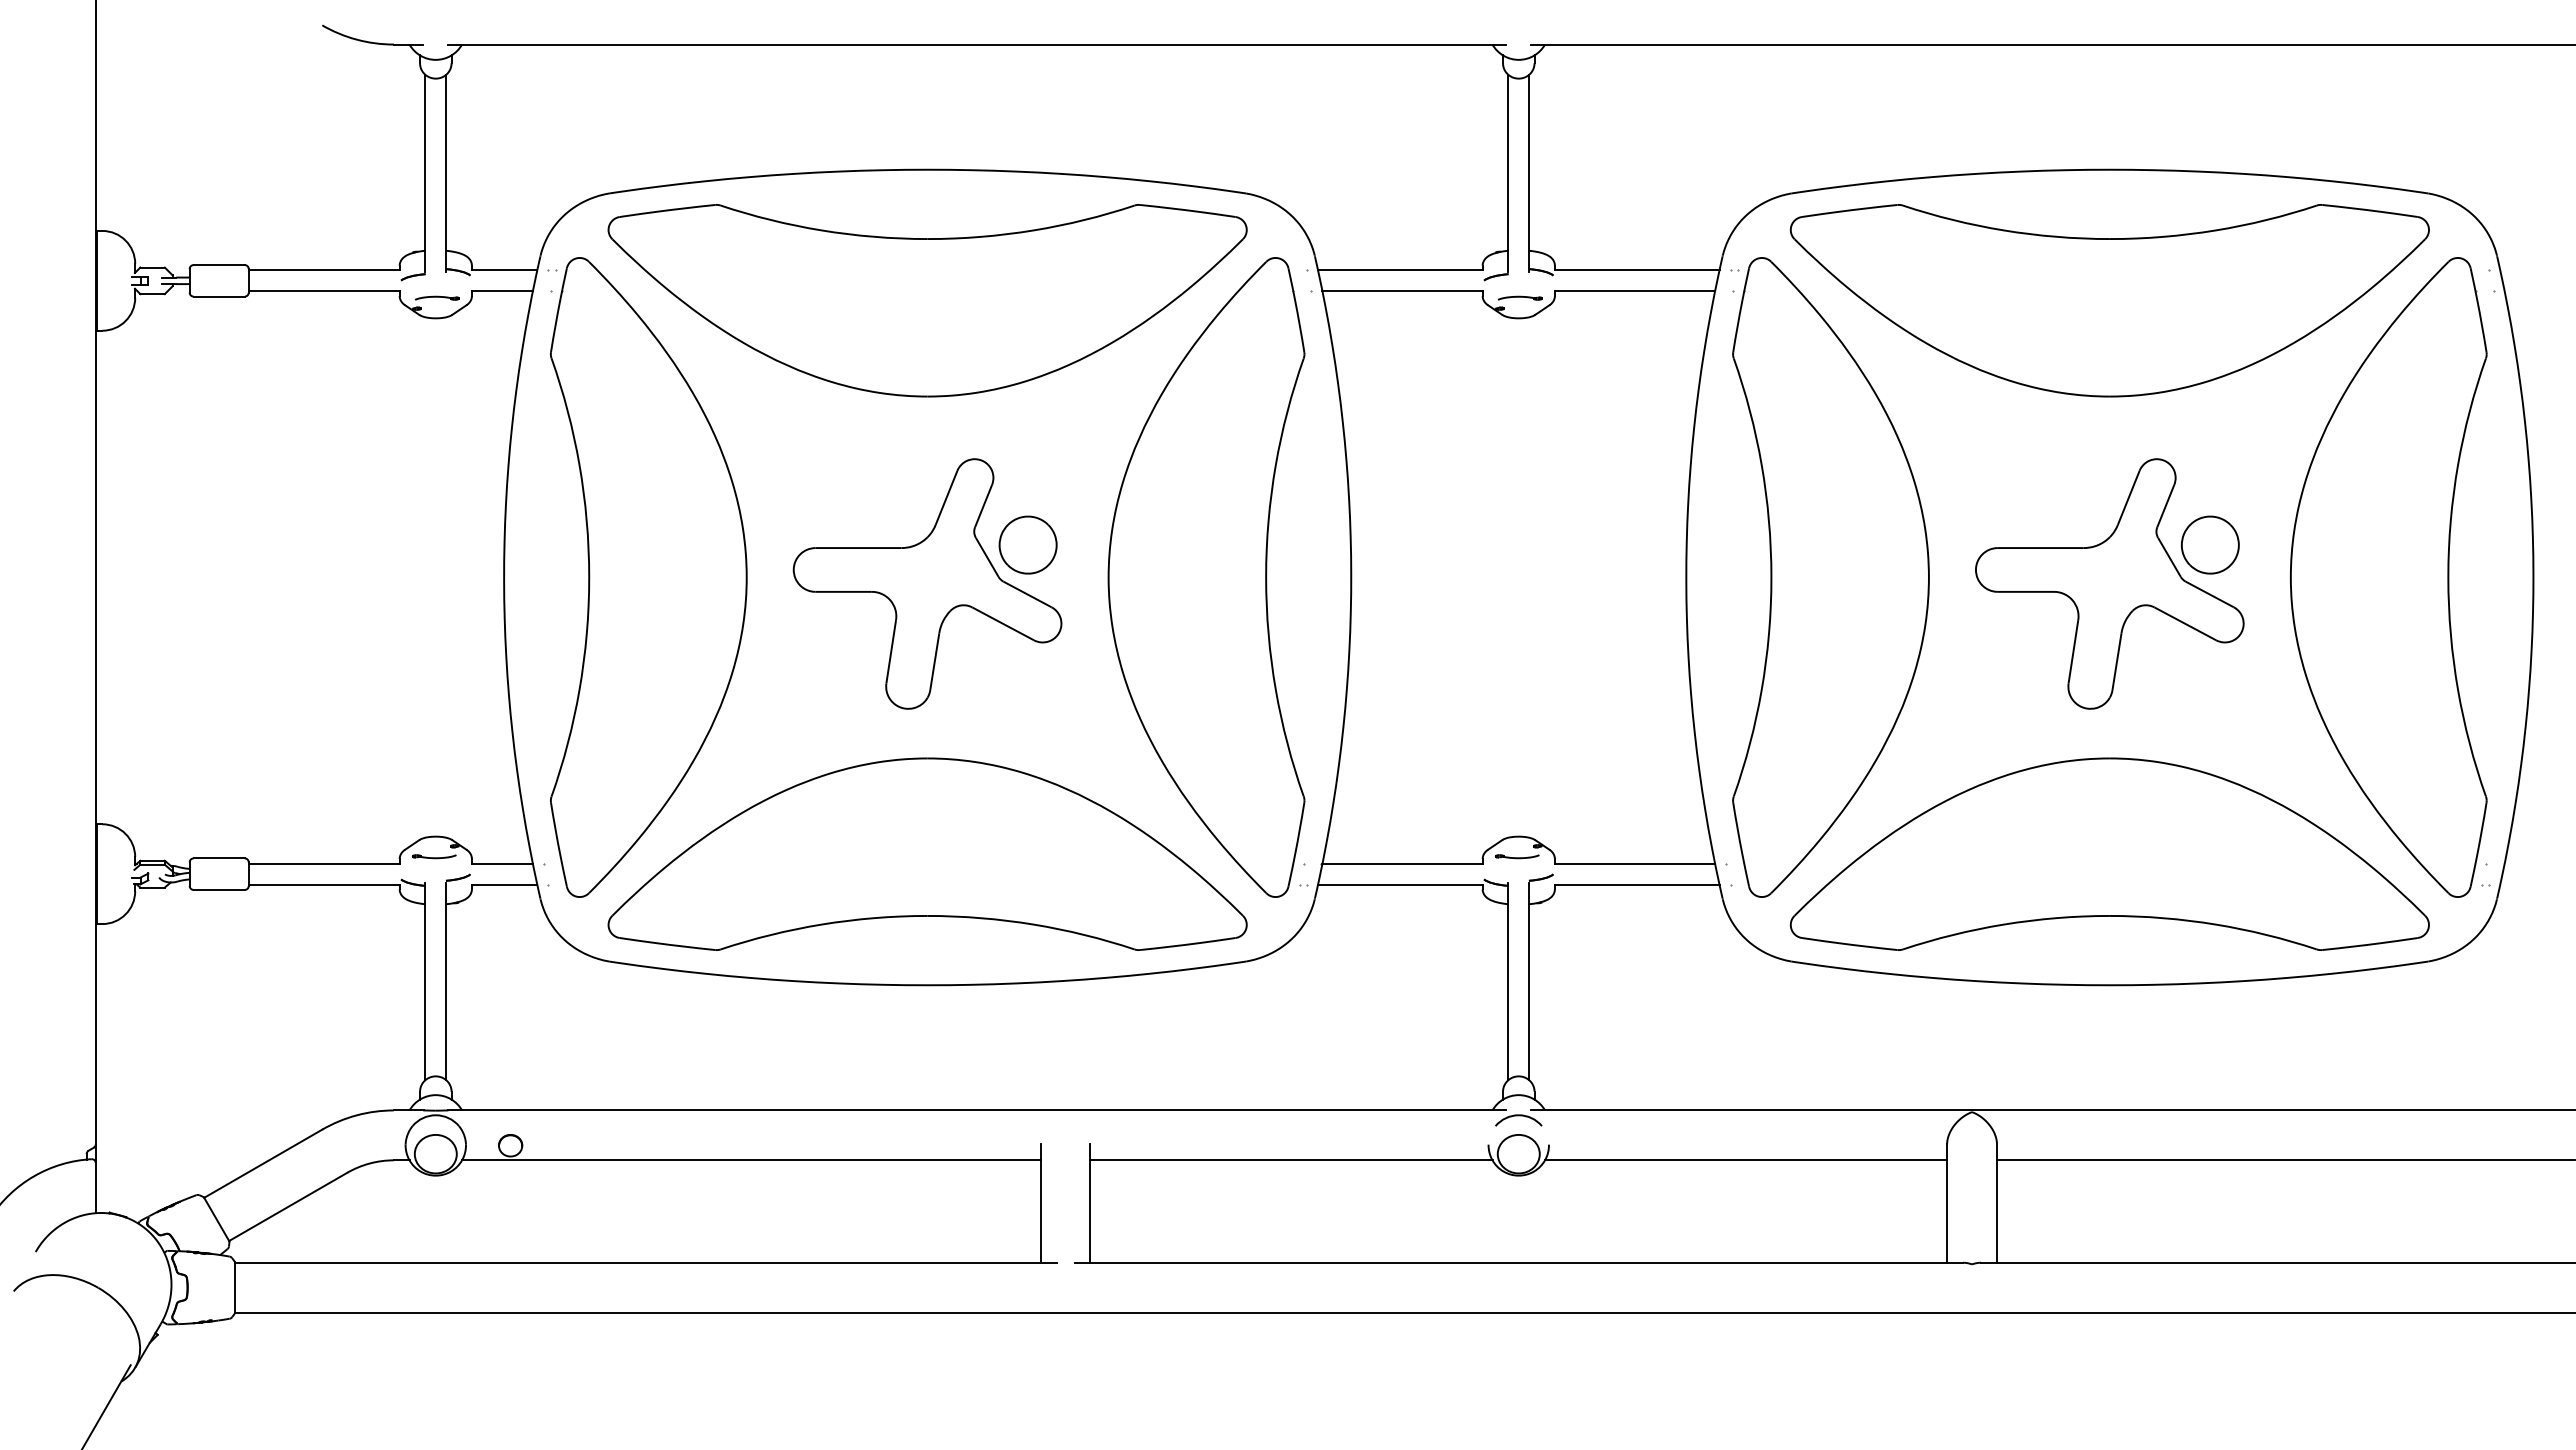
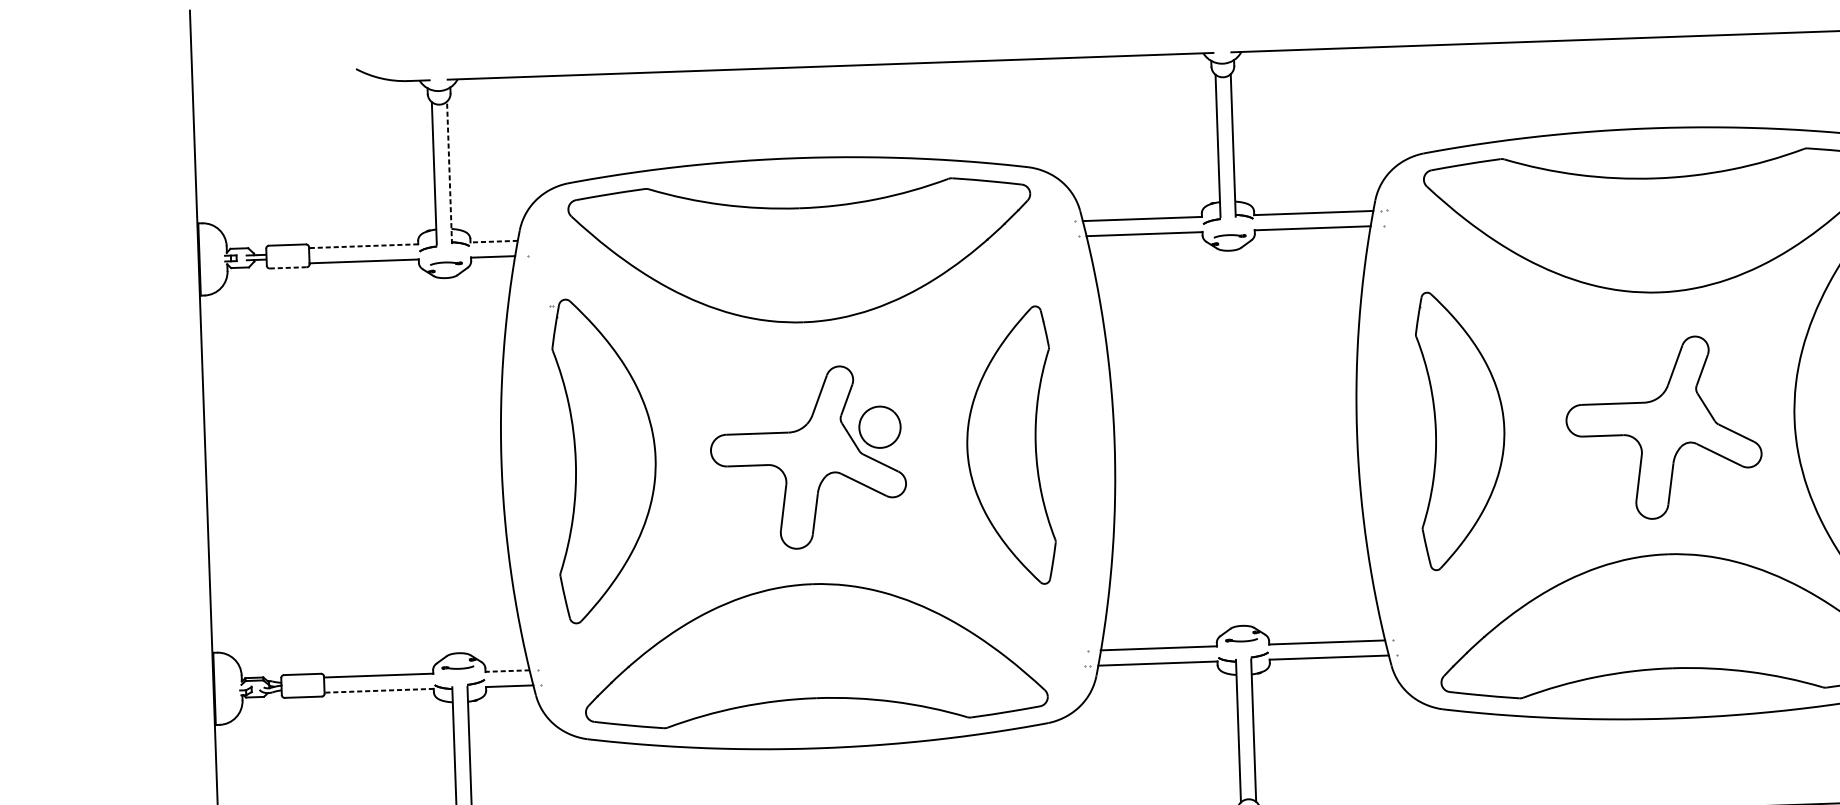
line: (446, 172) -> (449, 172), solid -> dashed
line: (324, 270) -> (363, 246), solid -> dashed
line: (504, 270) -> (494, 241), solid -> dashed
line: (219, 296) -> (288, 267), solid -> dashed
part: (2210, 544) -> (1735, 396), removed
part: (647, 577) -> (605, 460), size x0.7
part: (1206, 577) -> (1009, 446), size x0.6
part: (1830, 577) -> (1461, 430), size x0.6
line: (501, 863) -> (506, 670), solid -> dashed
line: (324, 884) -> (379, 690), solid -> dashed

